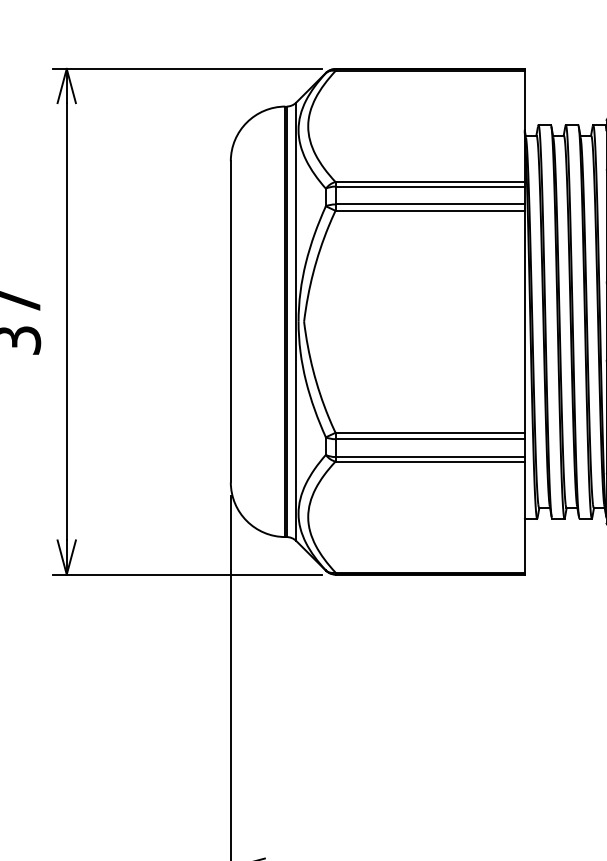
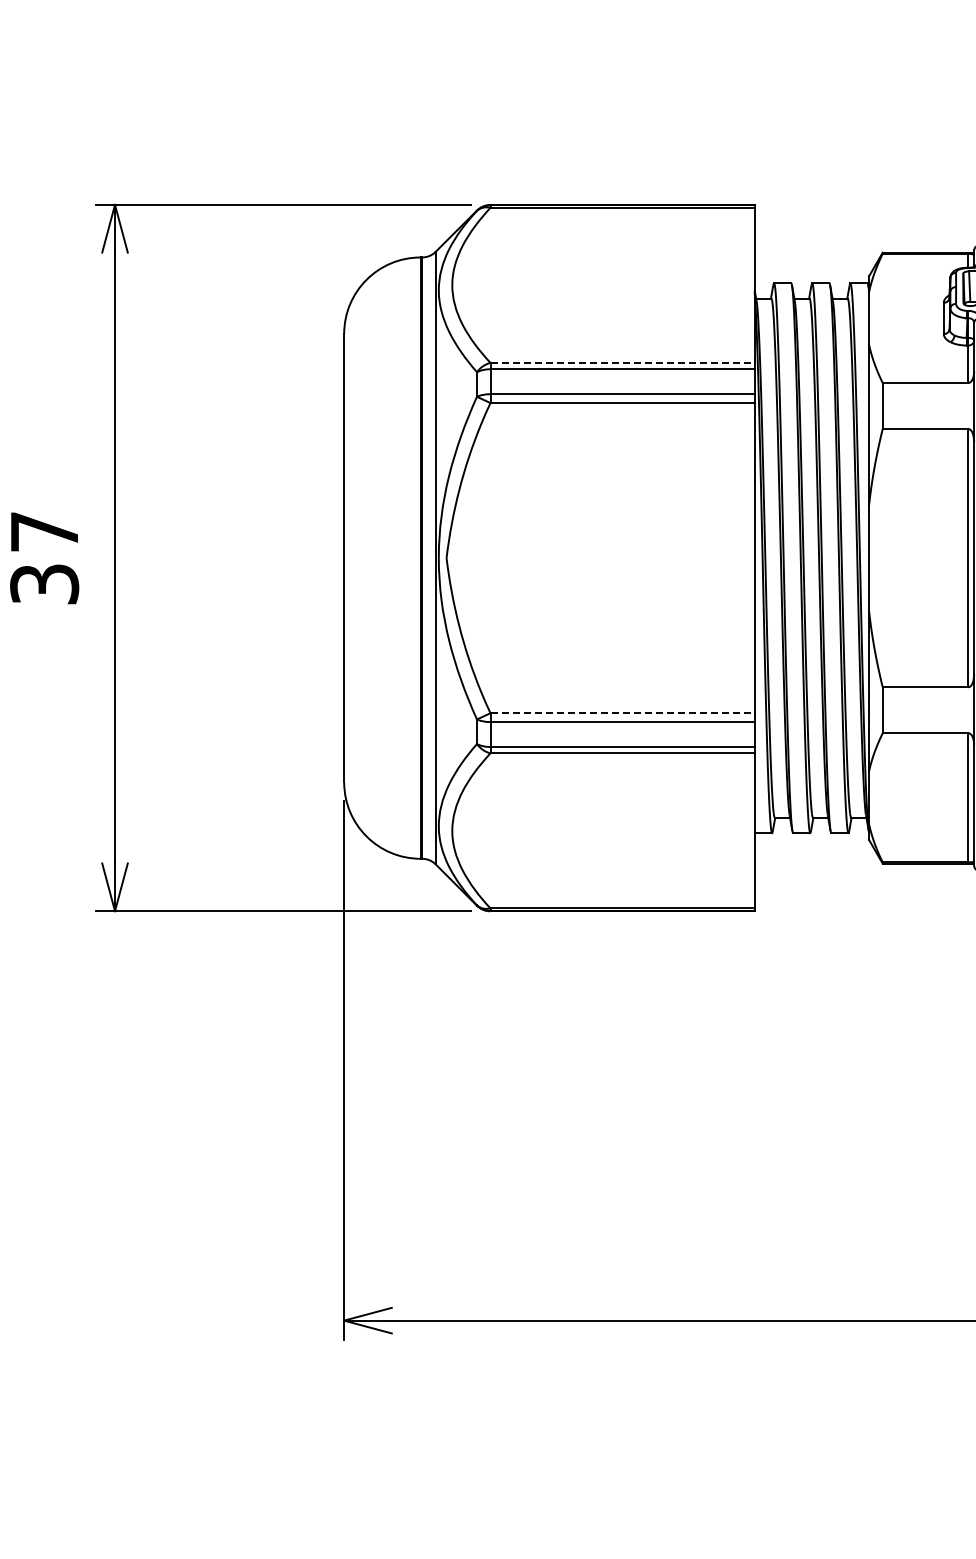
line: (430, 181) -> (623, 362), solid -> dashed
line: (430, 433) -> (623, 713), solid -> dashed

